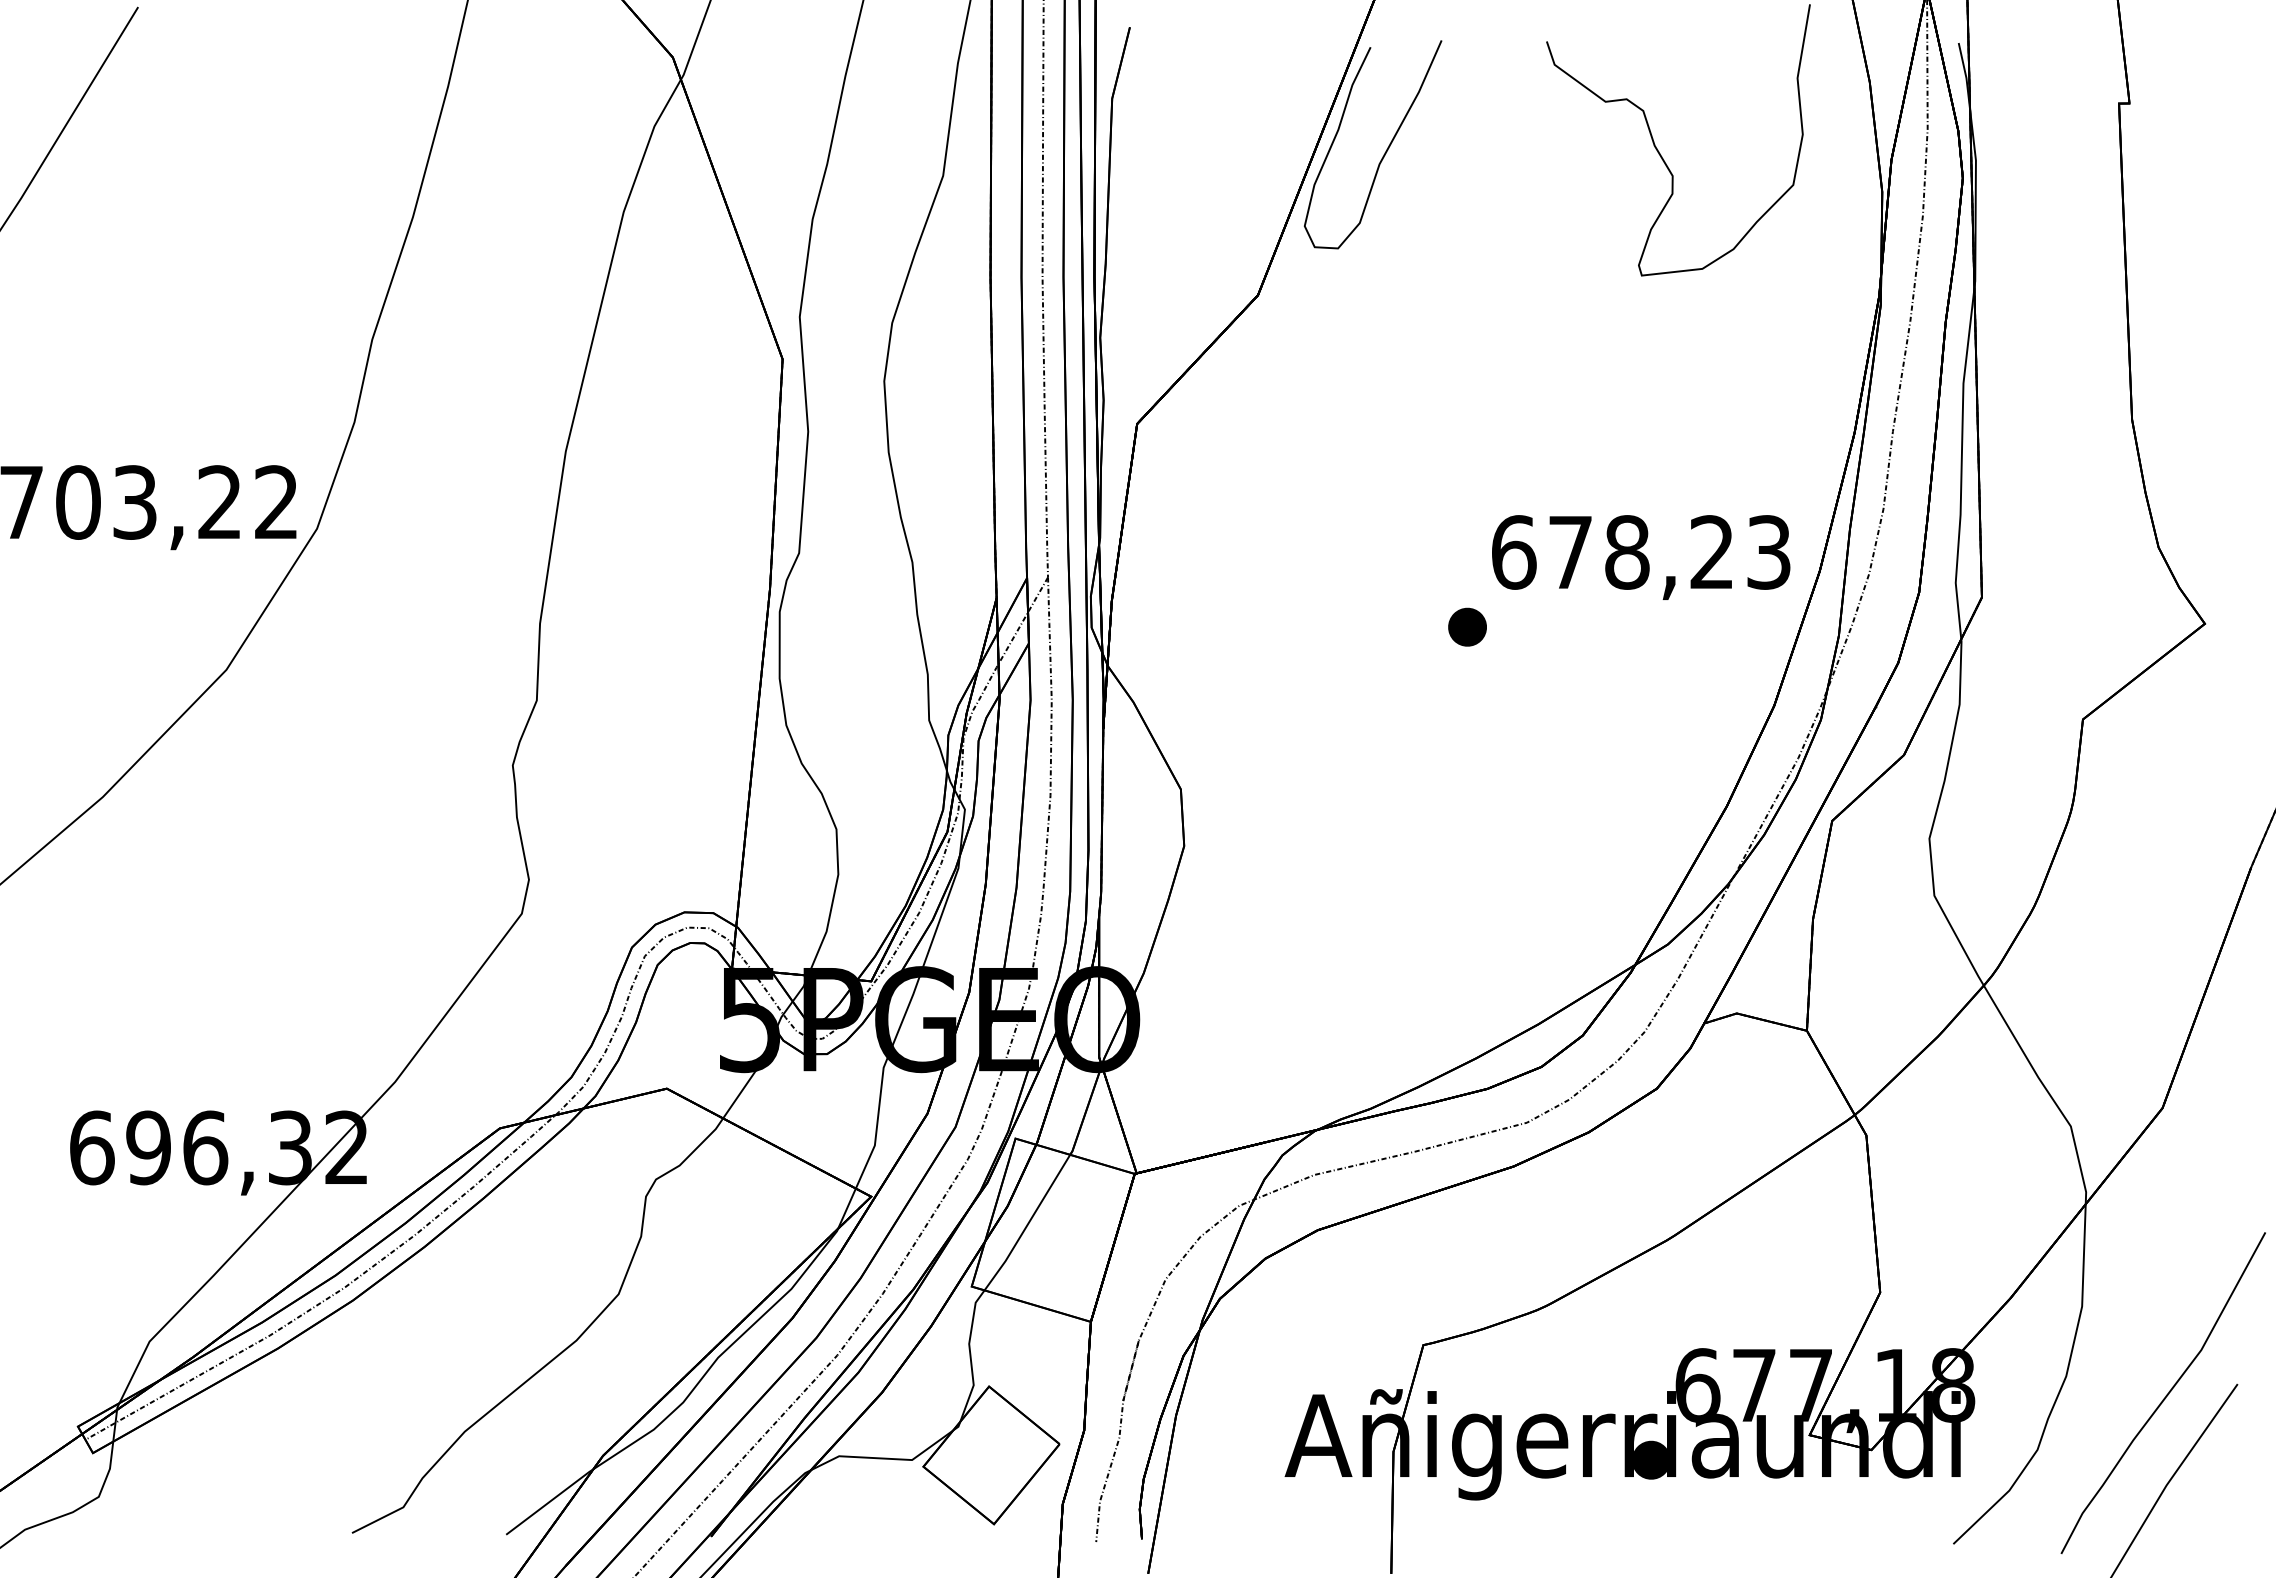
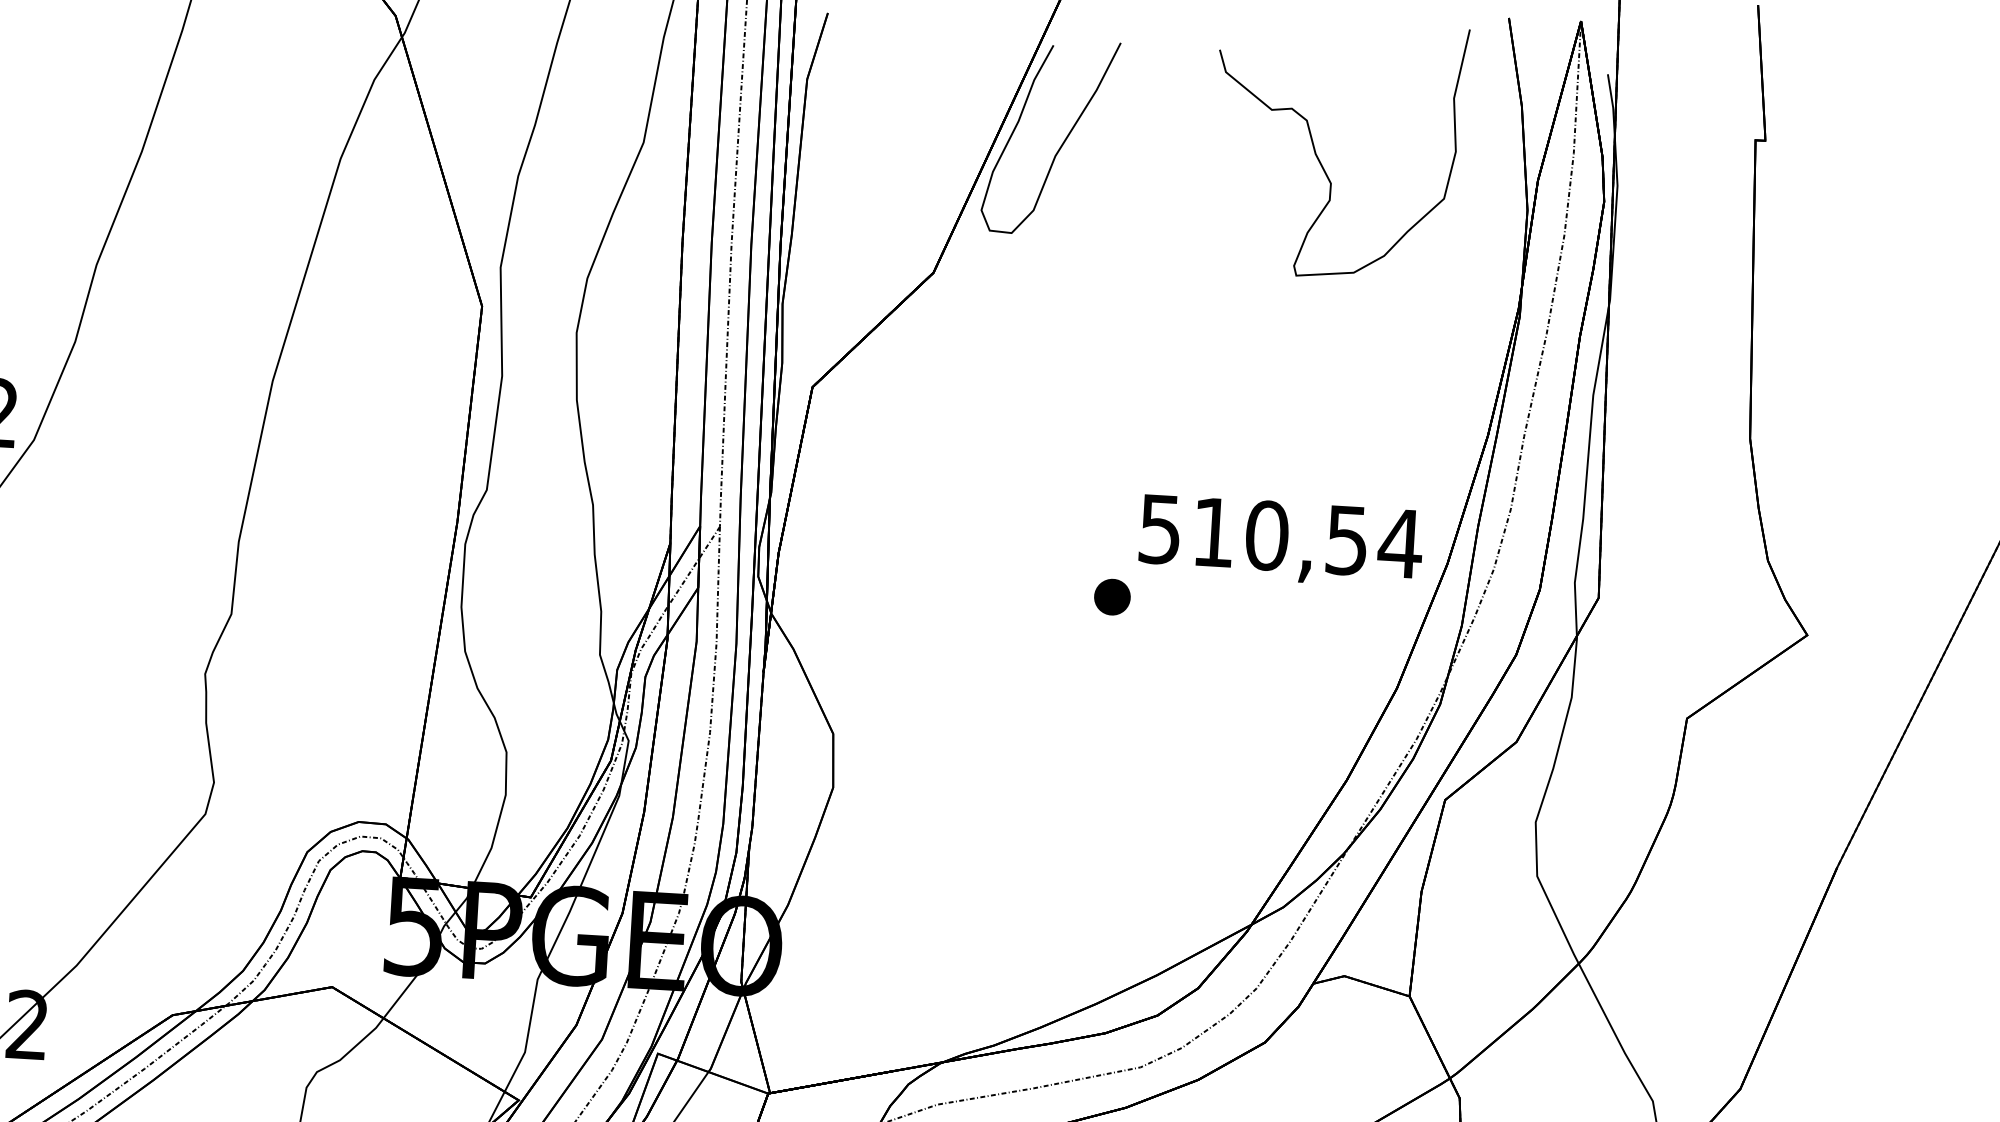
text: (1642, 552) -> (1281, 536), 678,23 -> 510,54

